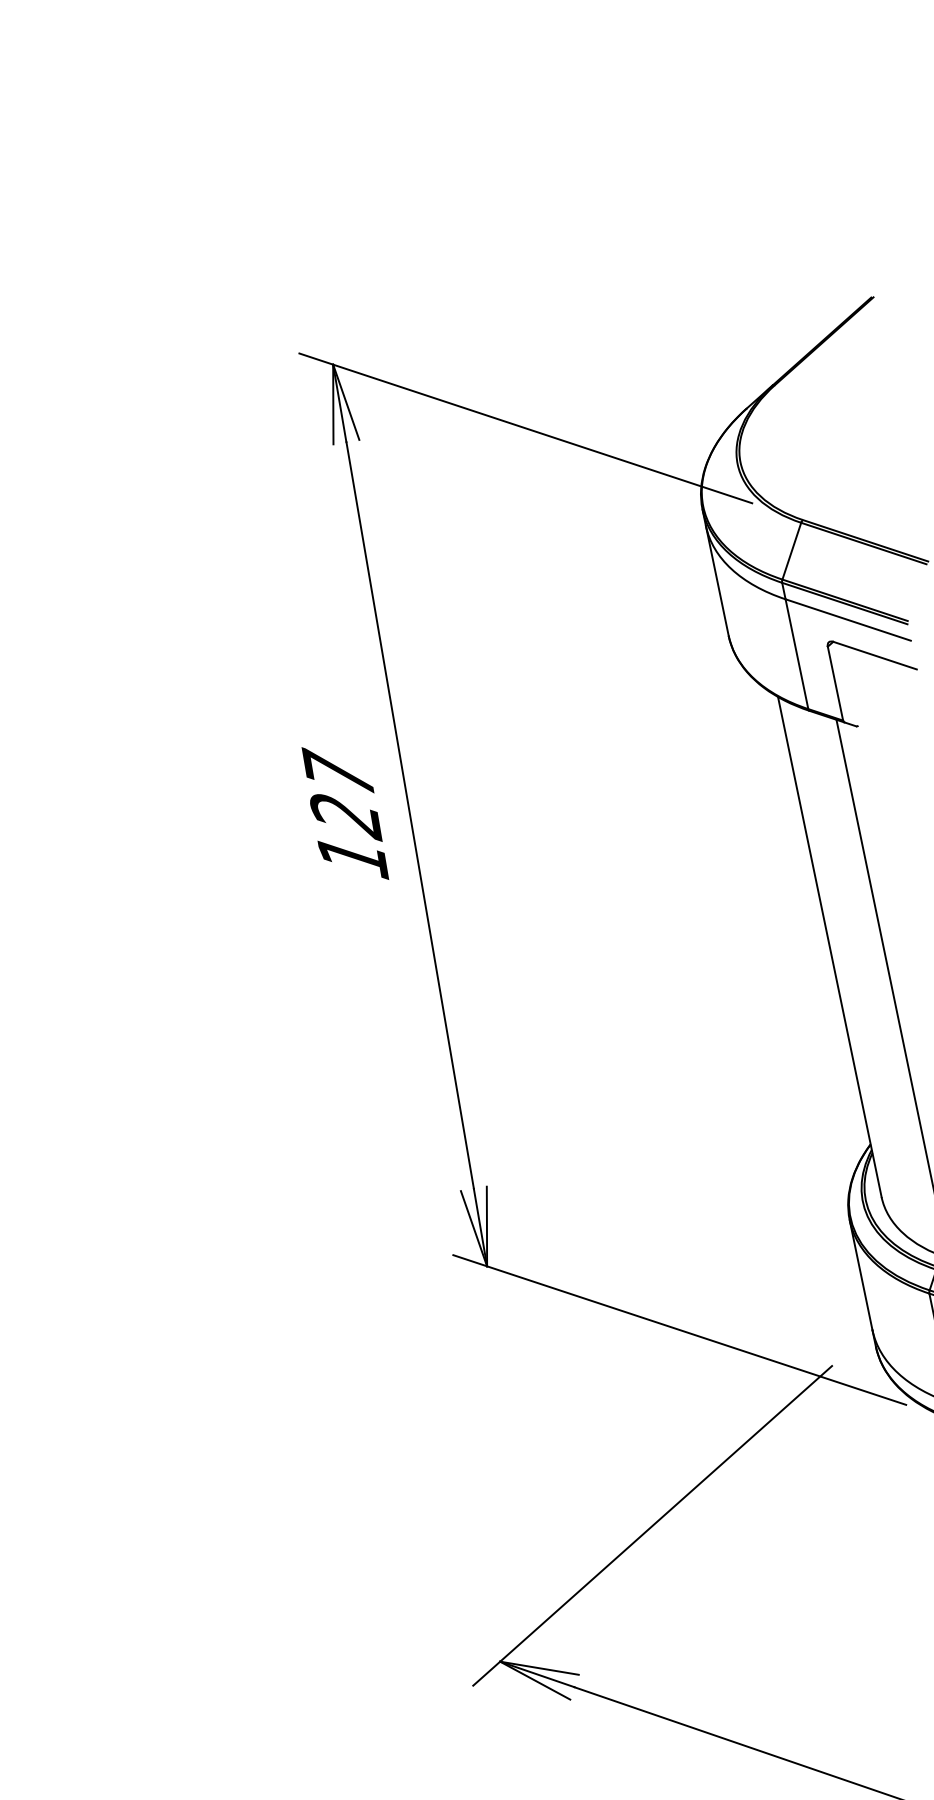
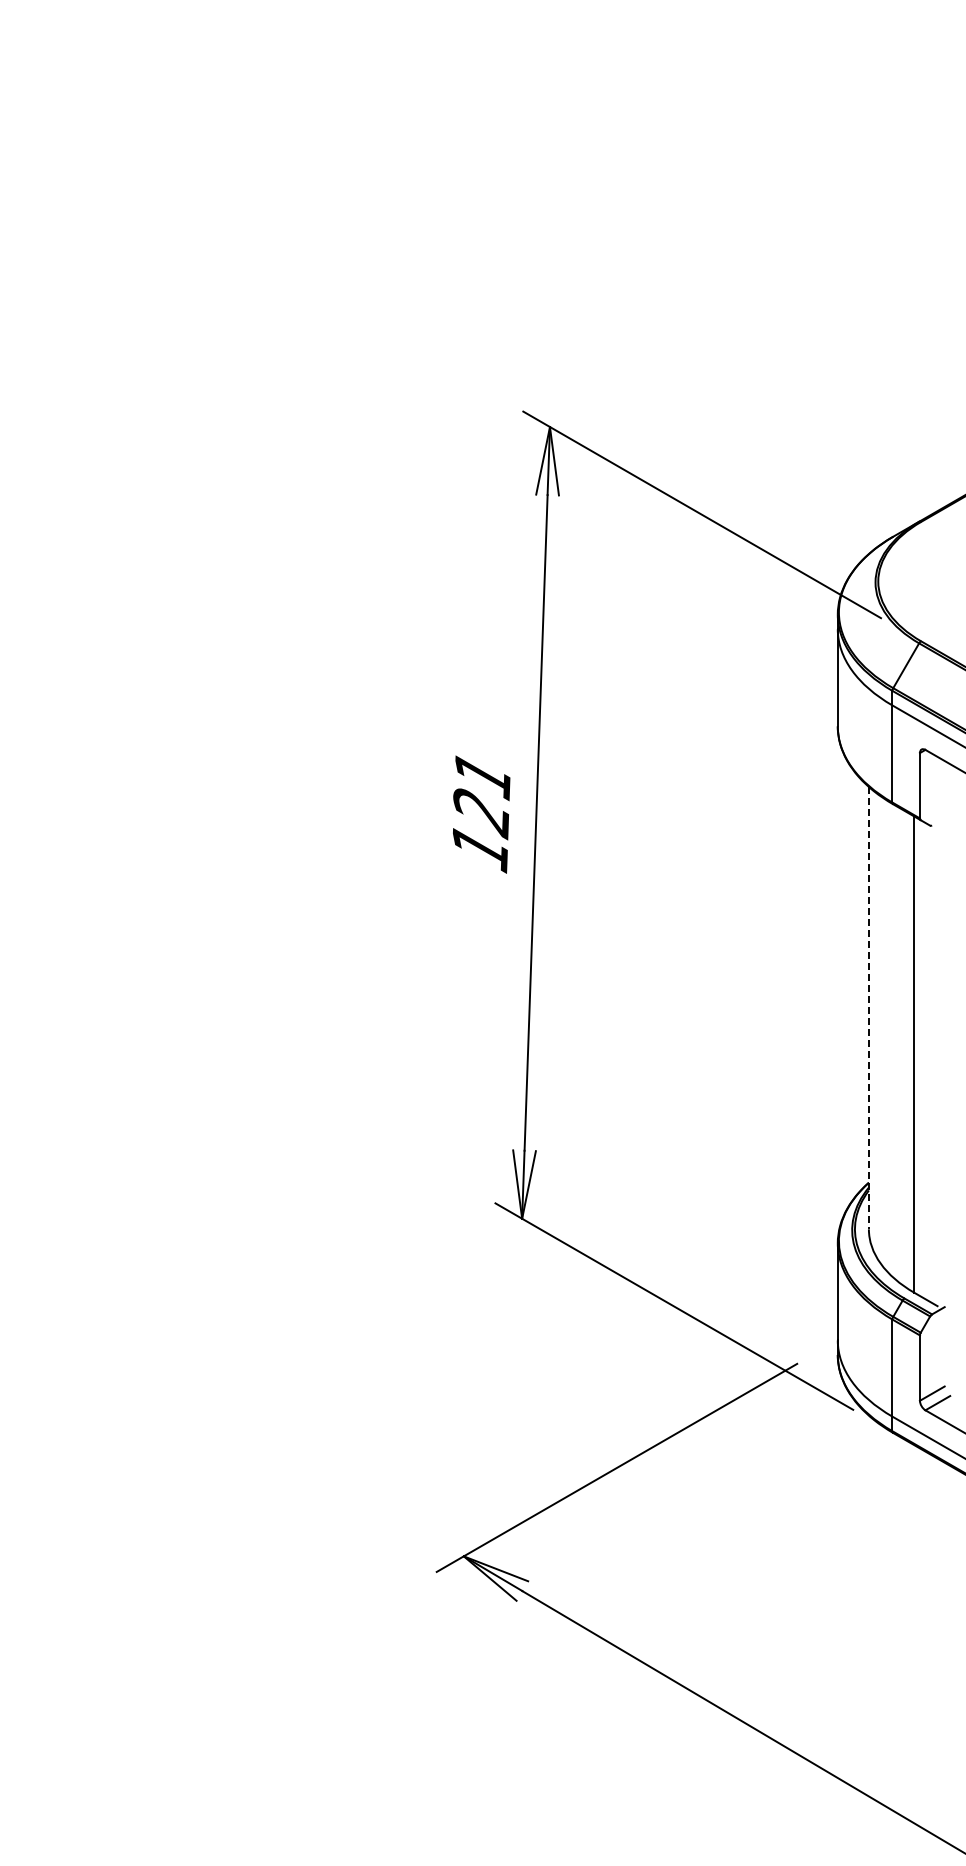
text: (338, 772) -> (482, 773), 127 -> 121
line: (829, 947) -> (868, 1008), solid -> dashed

